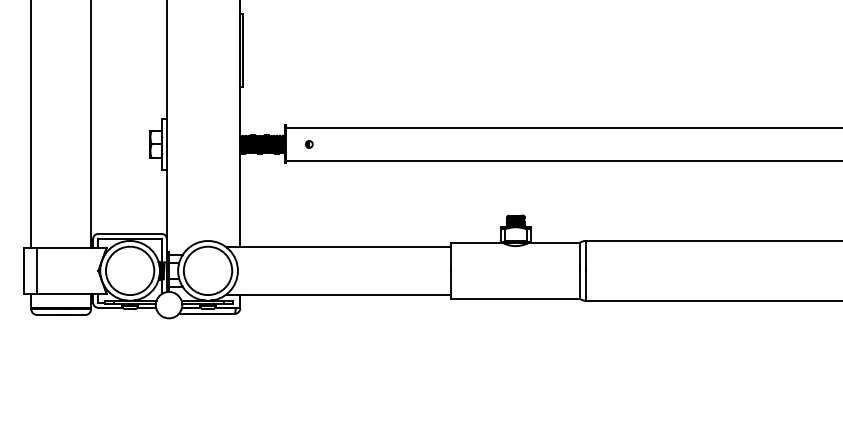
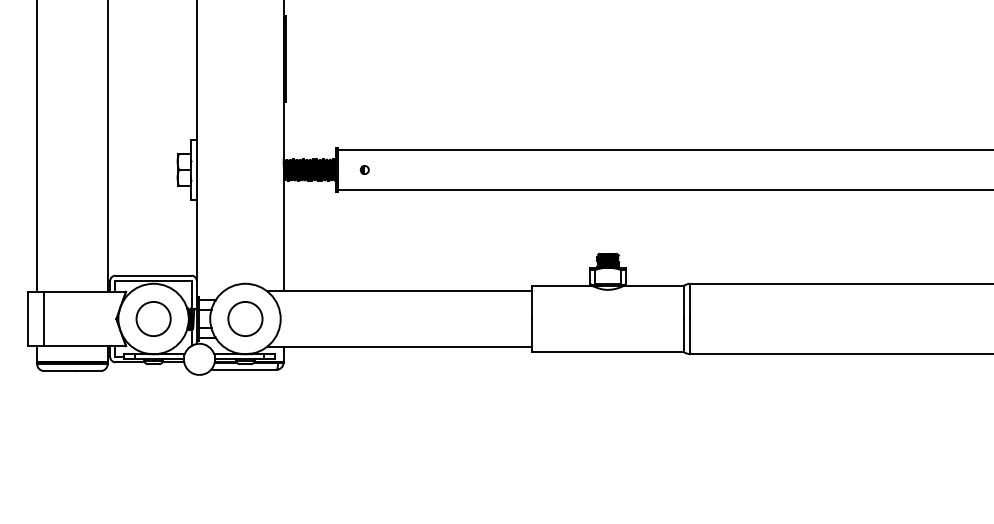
circle: (130, 270) -> (153, 318), size x0.6
circle: (207, 270) -> (244, 318), size x0.6

